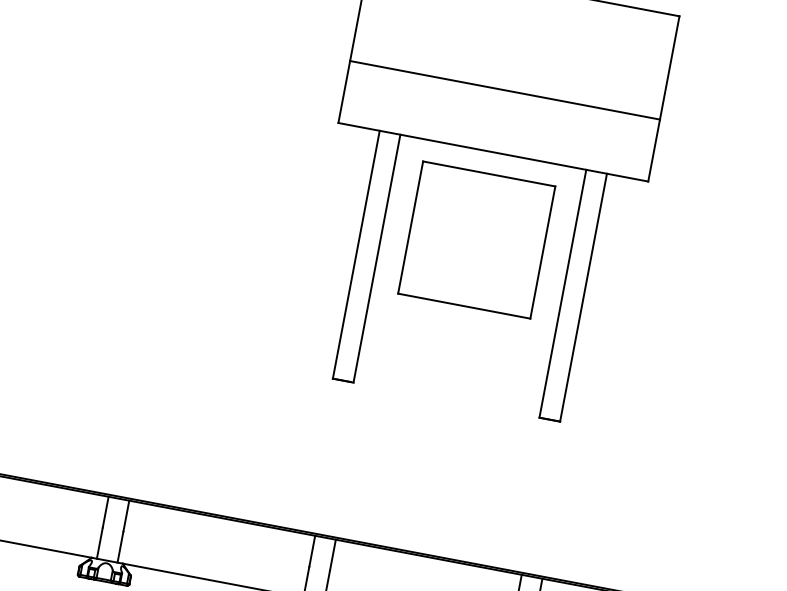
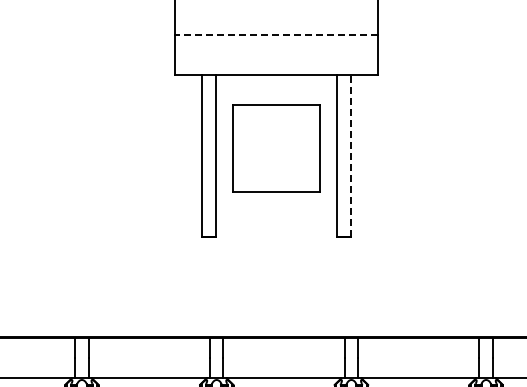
line: (505, 90) -> (276, 34), solid -> dashed
part: (476, 240) -> (276, 148), moved
line: (583, 296) -> (350, 155), solid -> dashed

